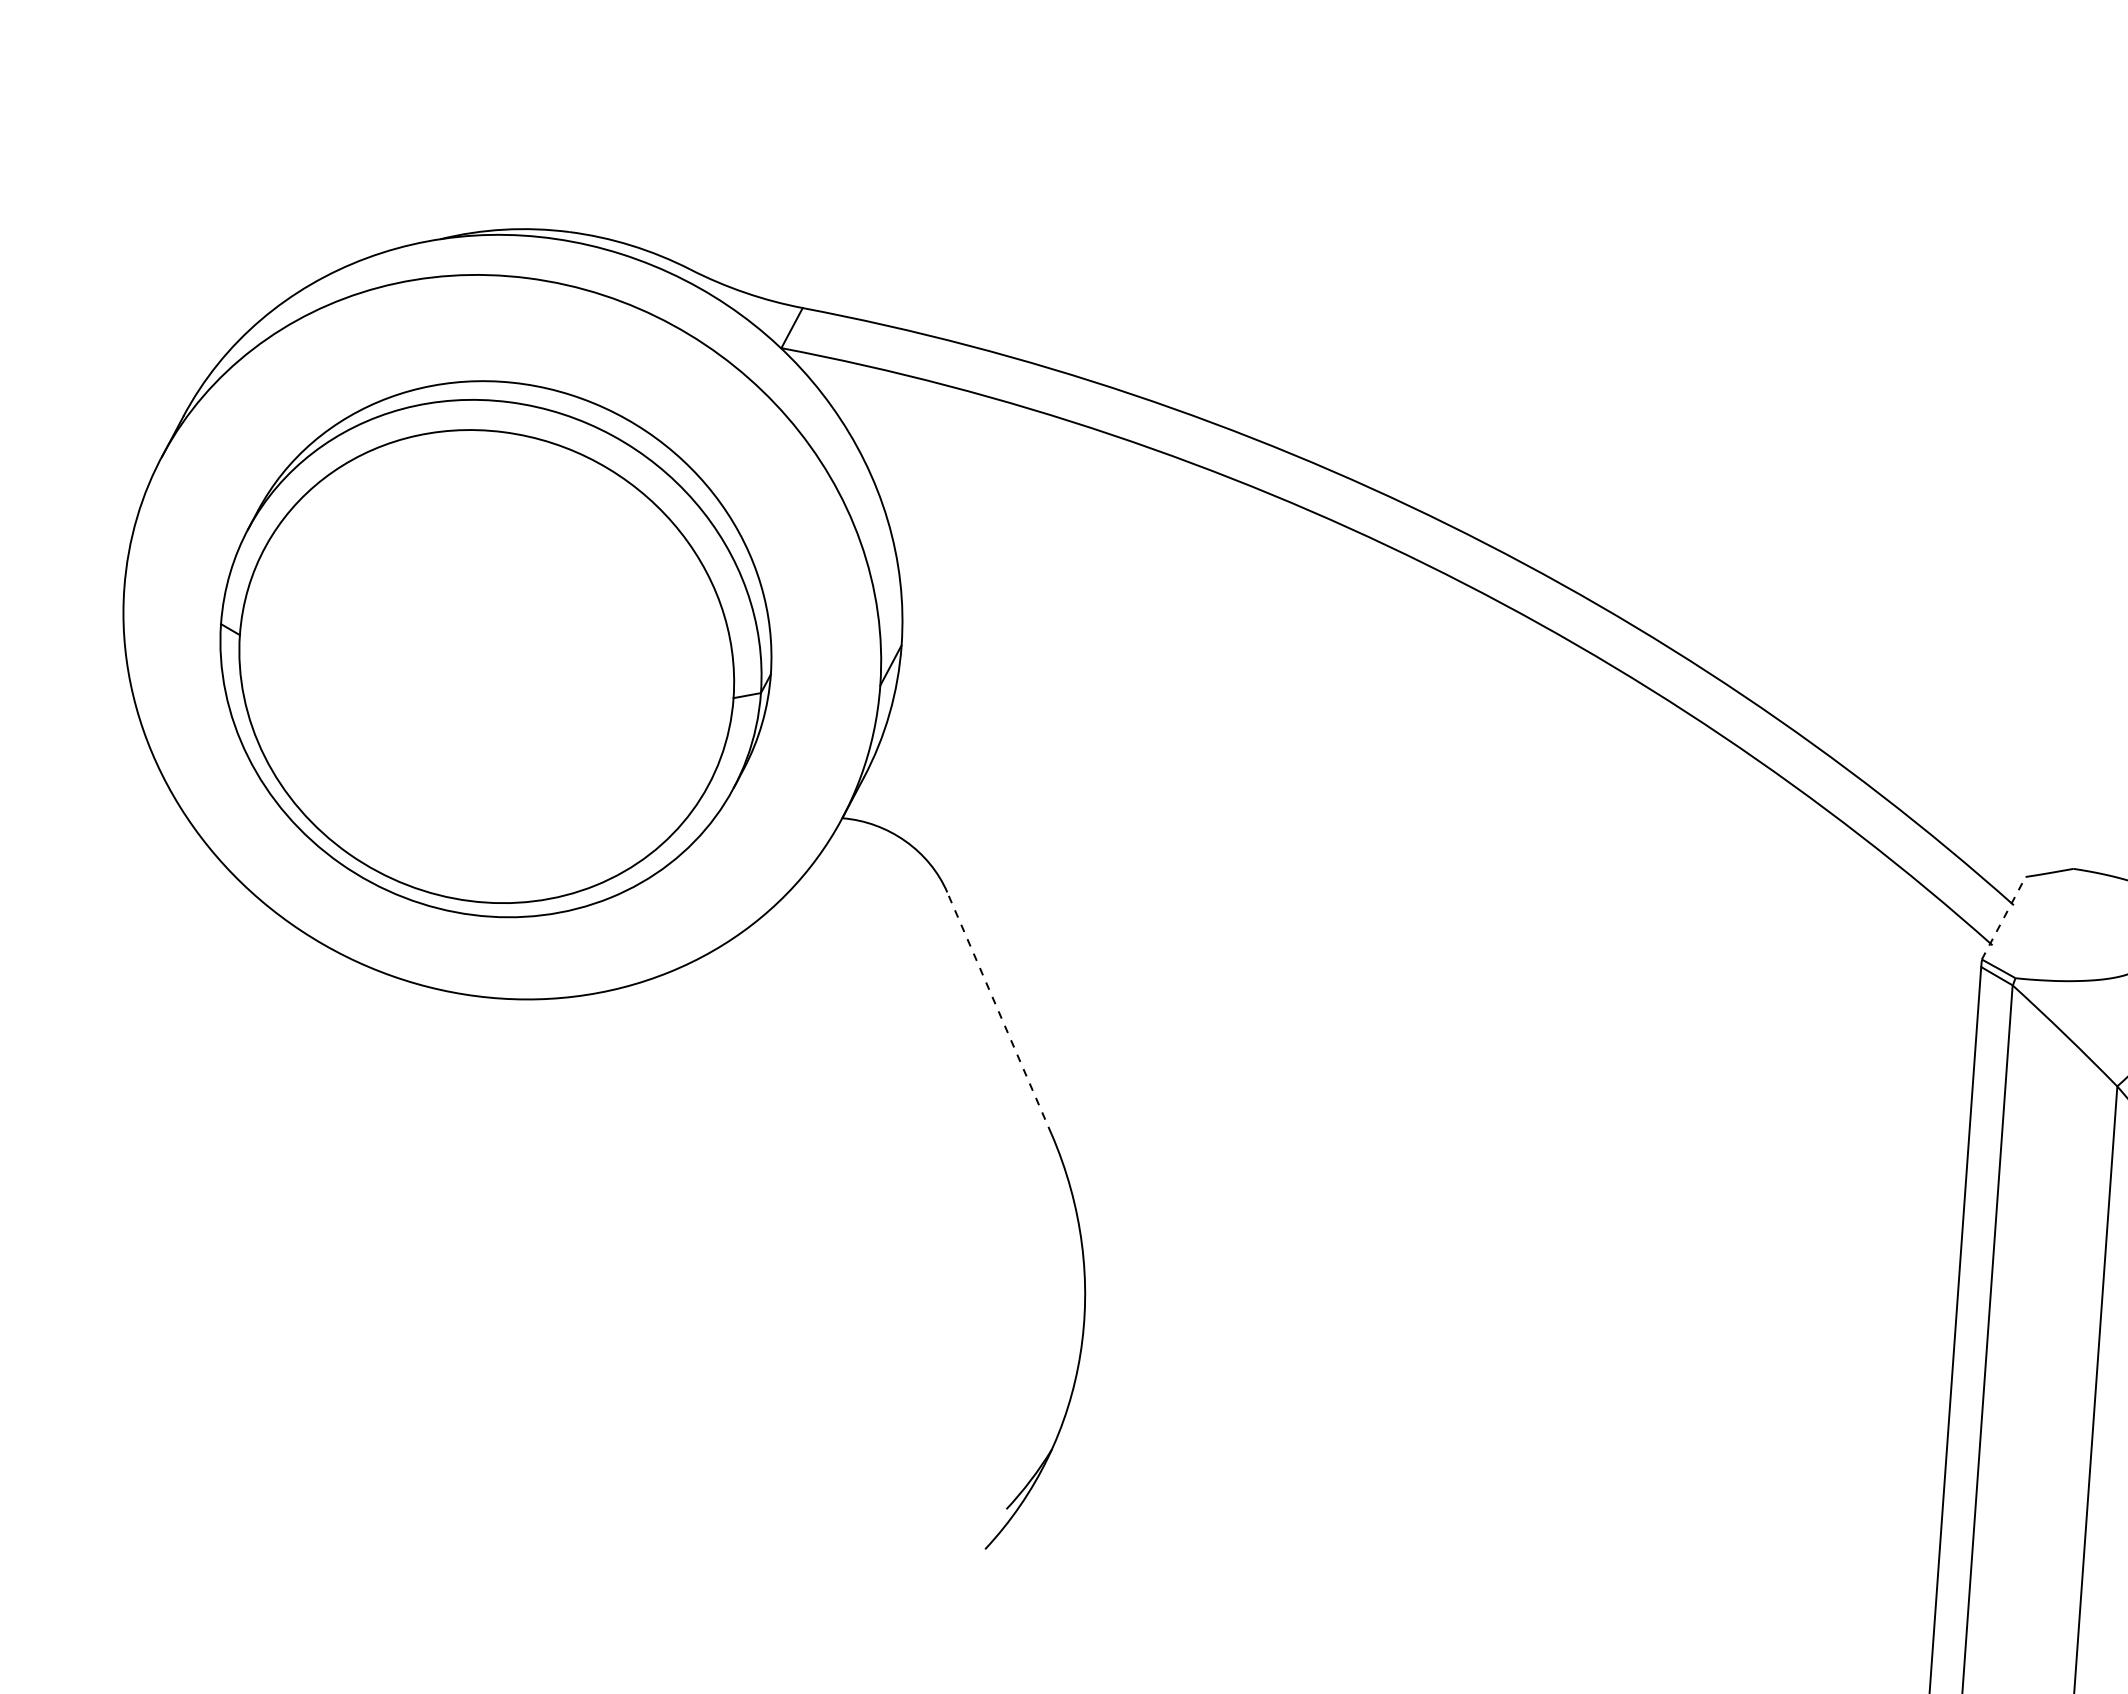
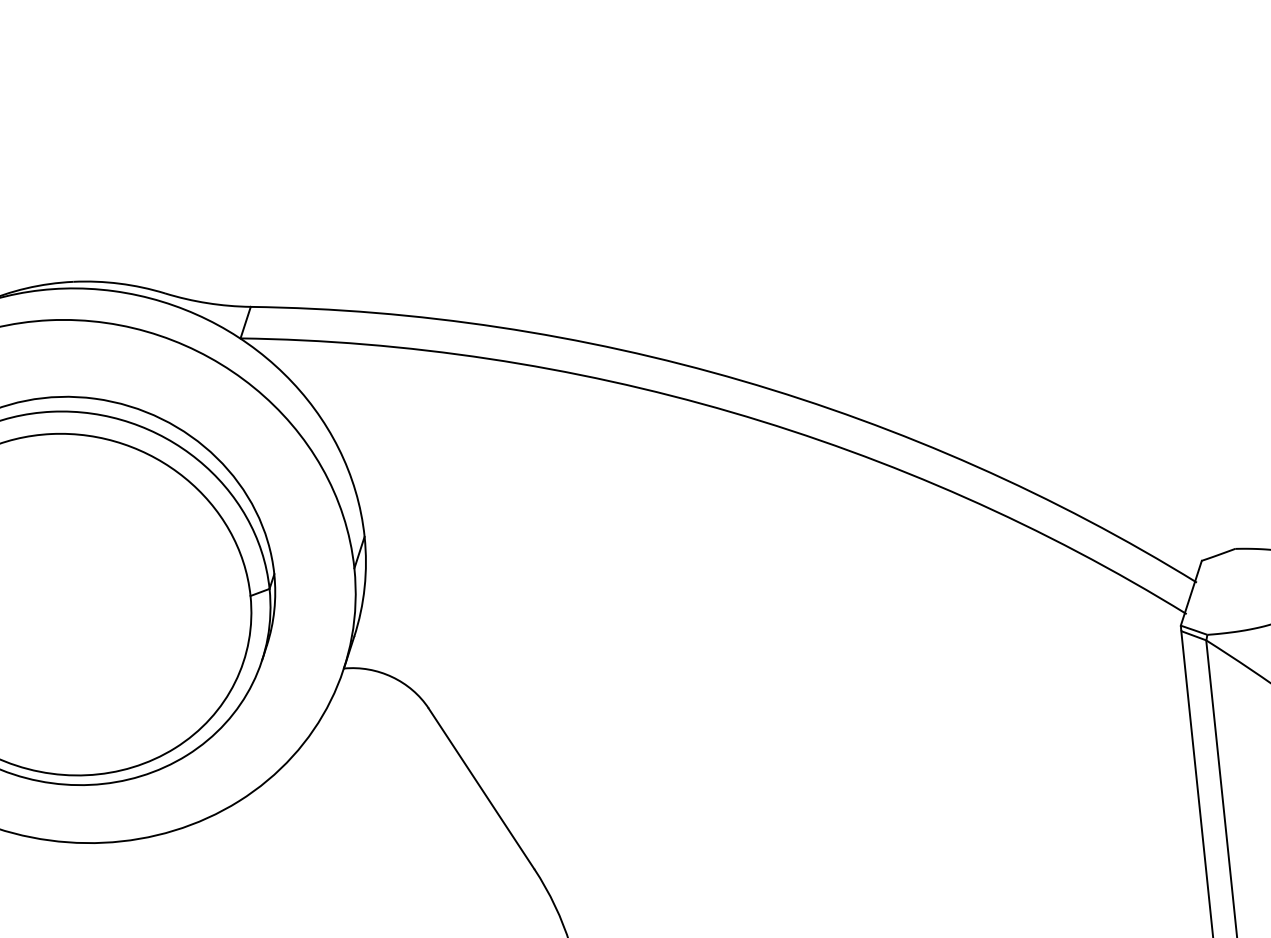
line: (2003, 918) -> (1191, 593), dashed -> solid
line: (999, 1013) -> (481, 788), dashed -> solid

